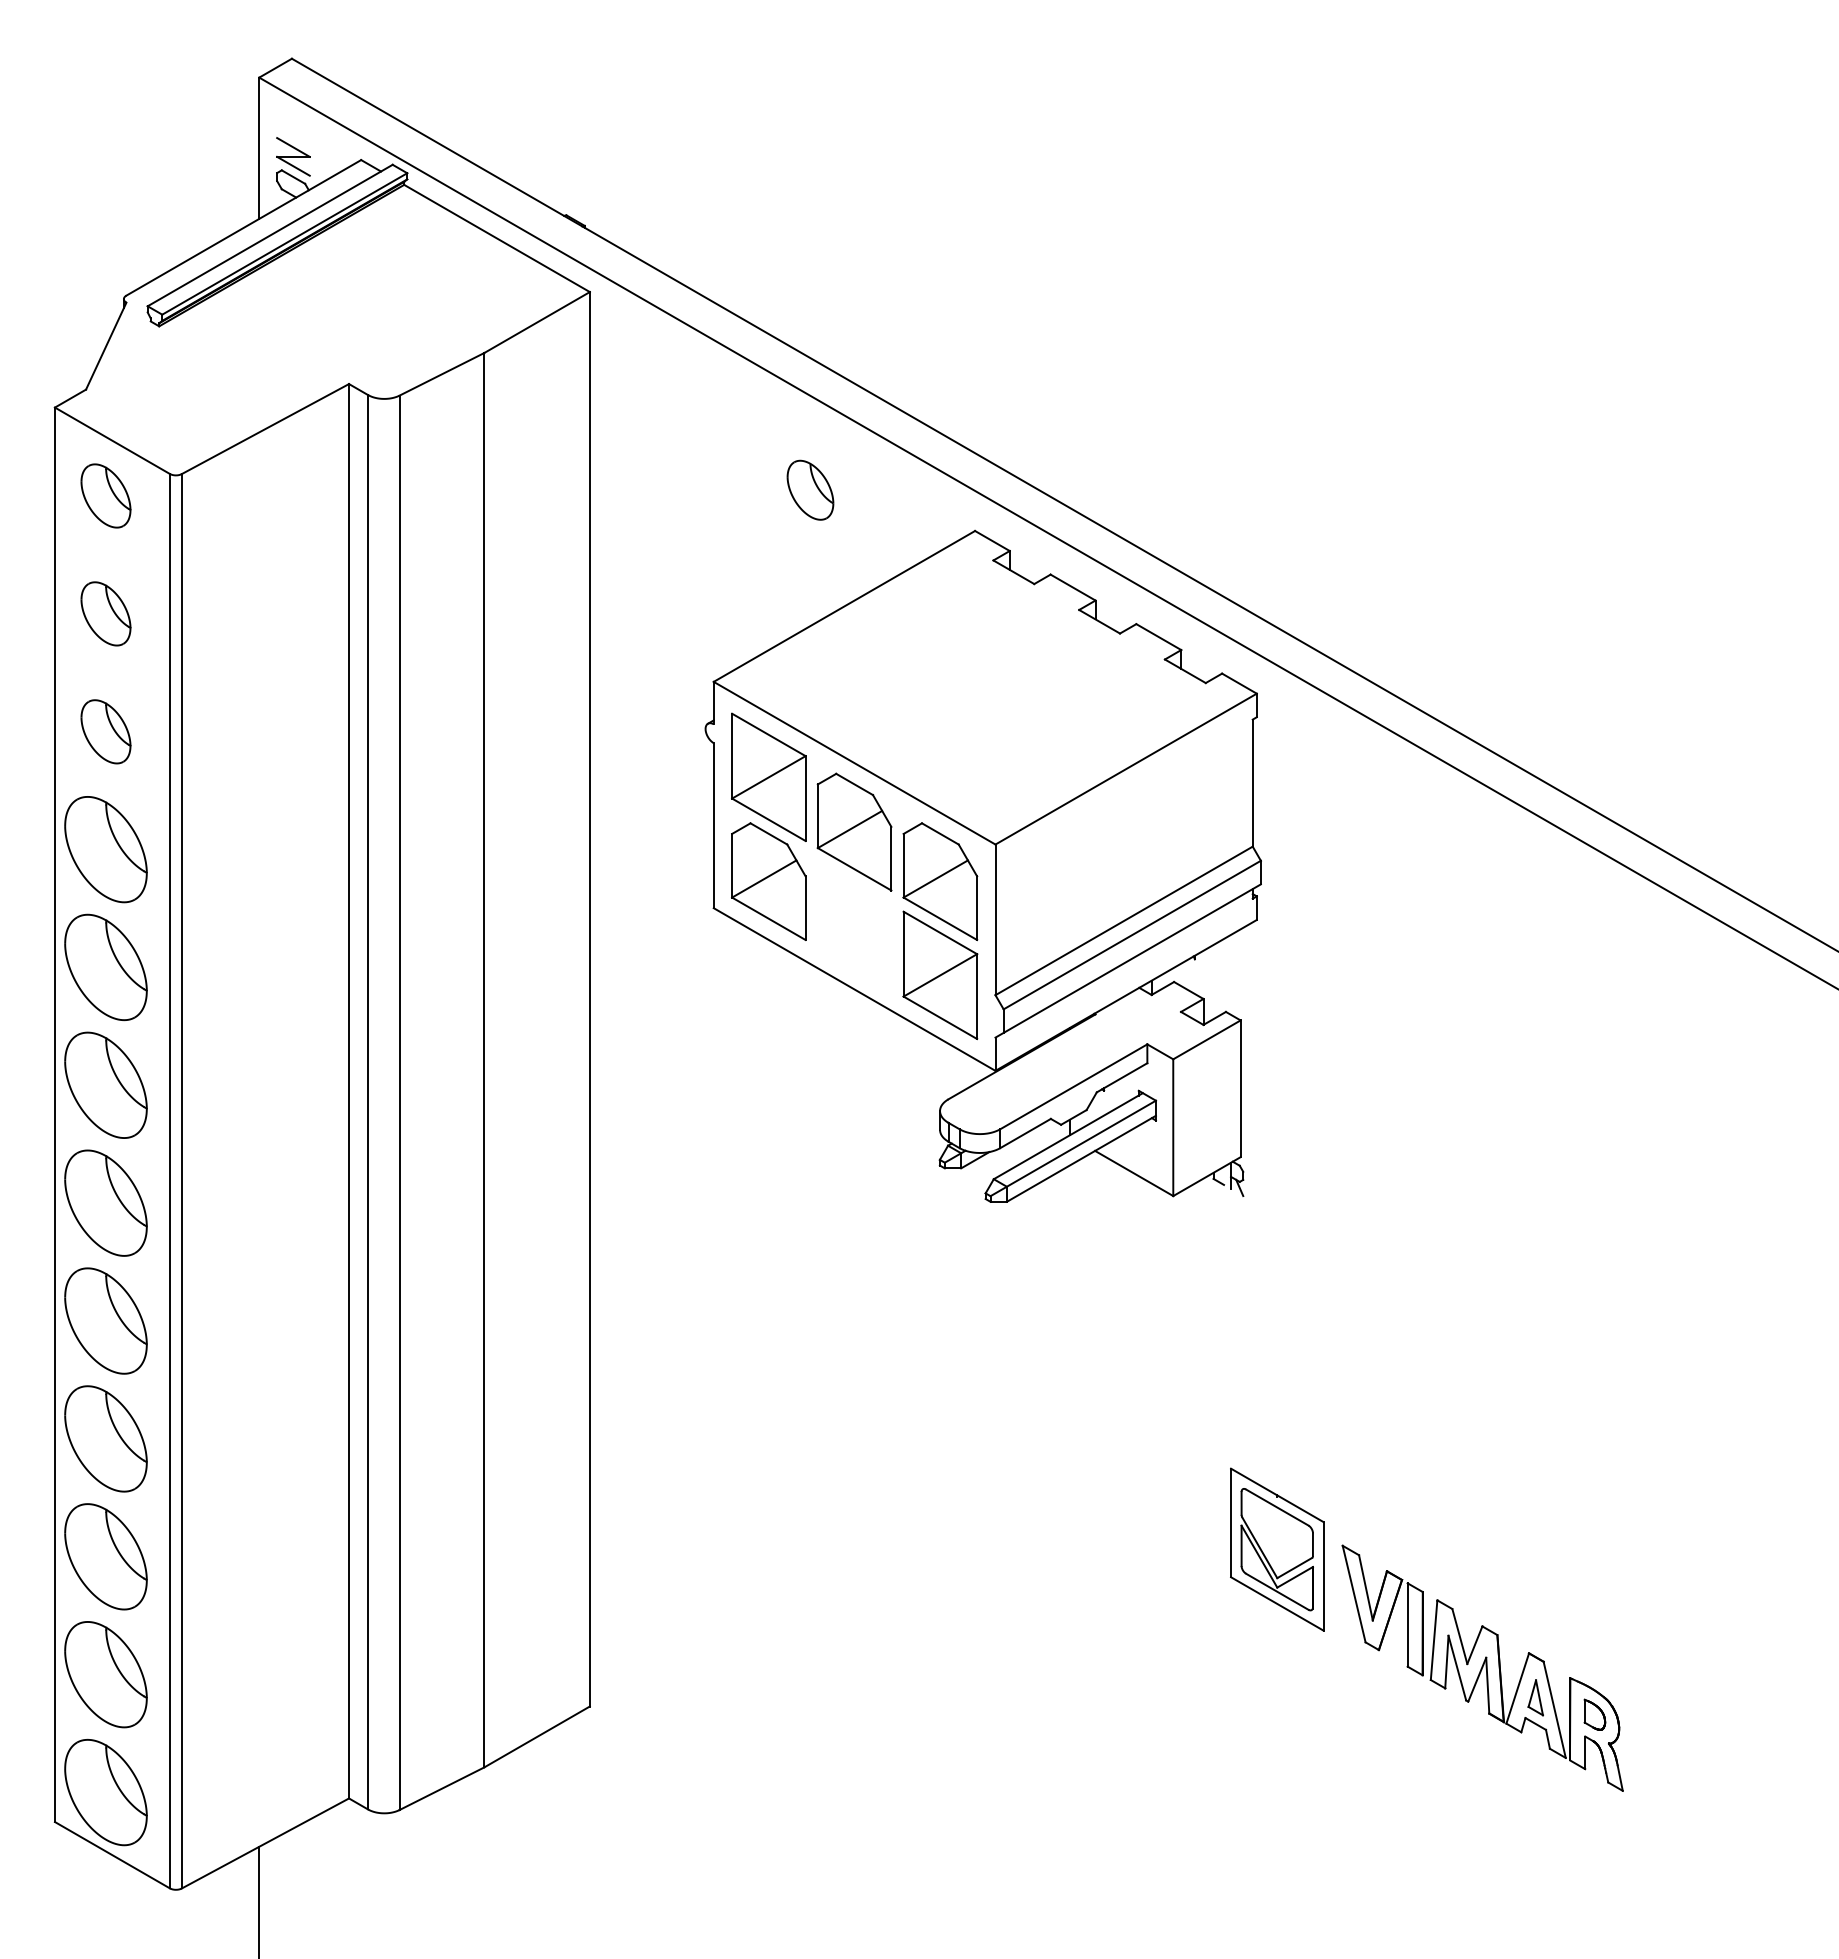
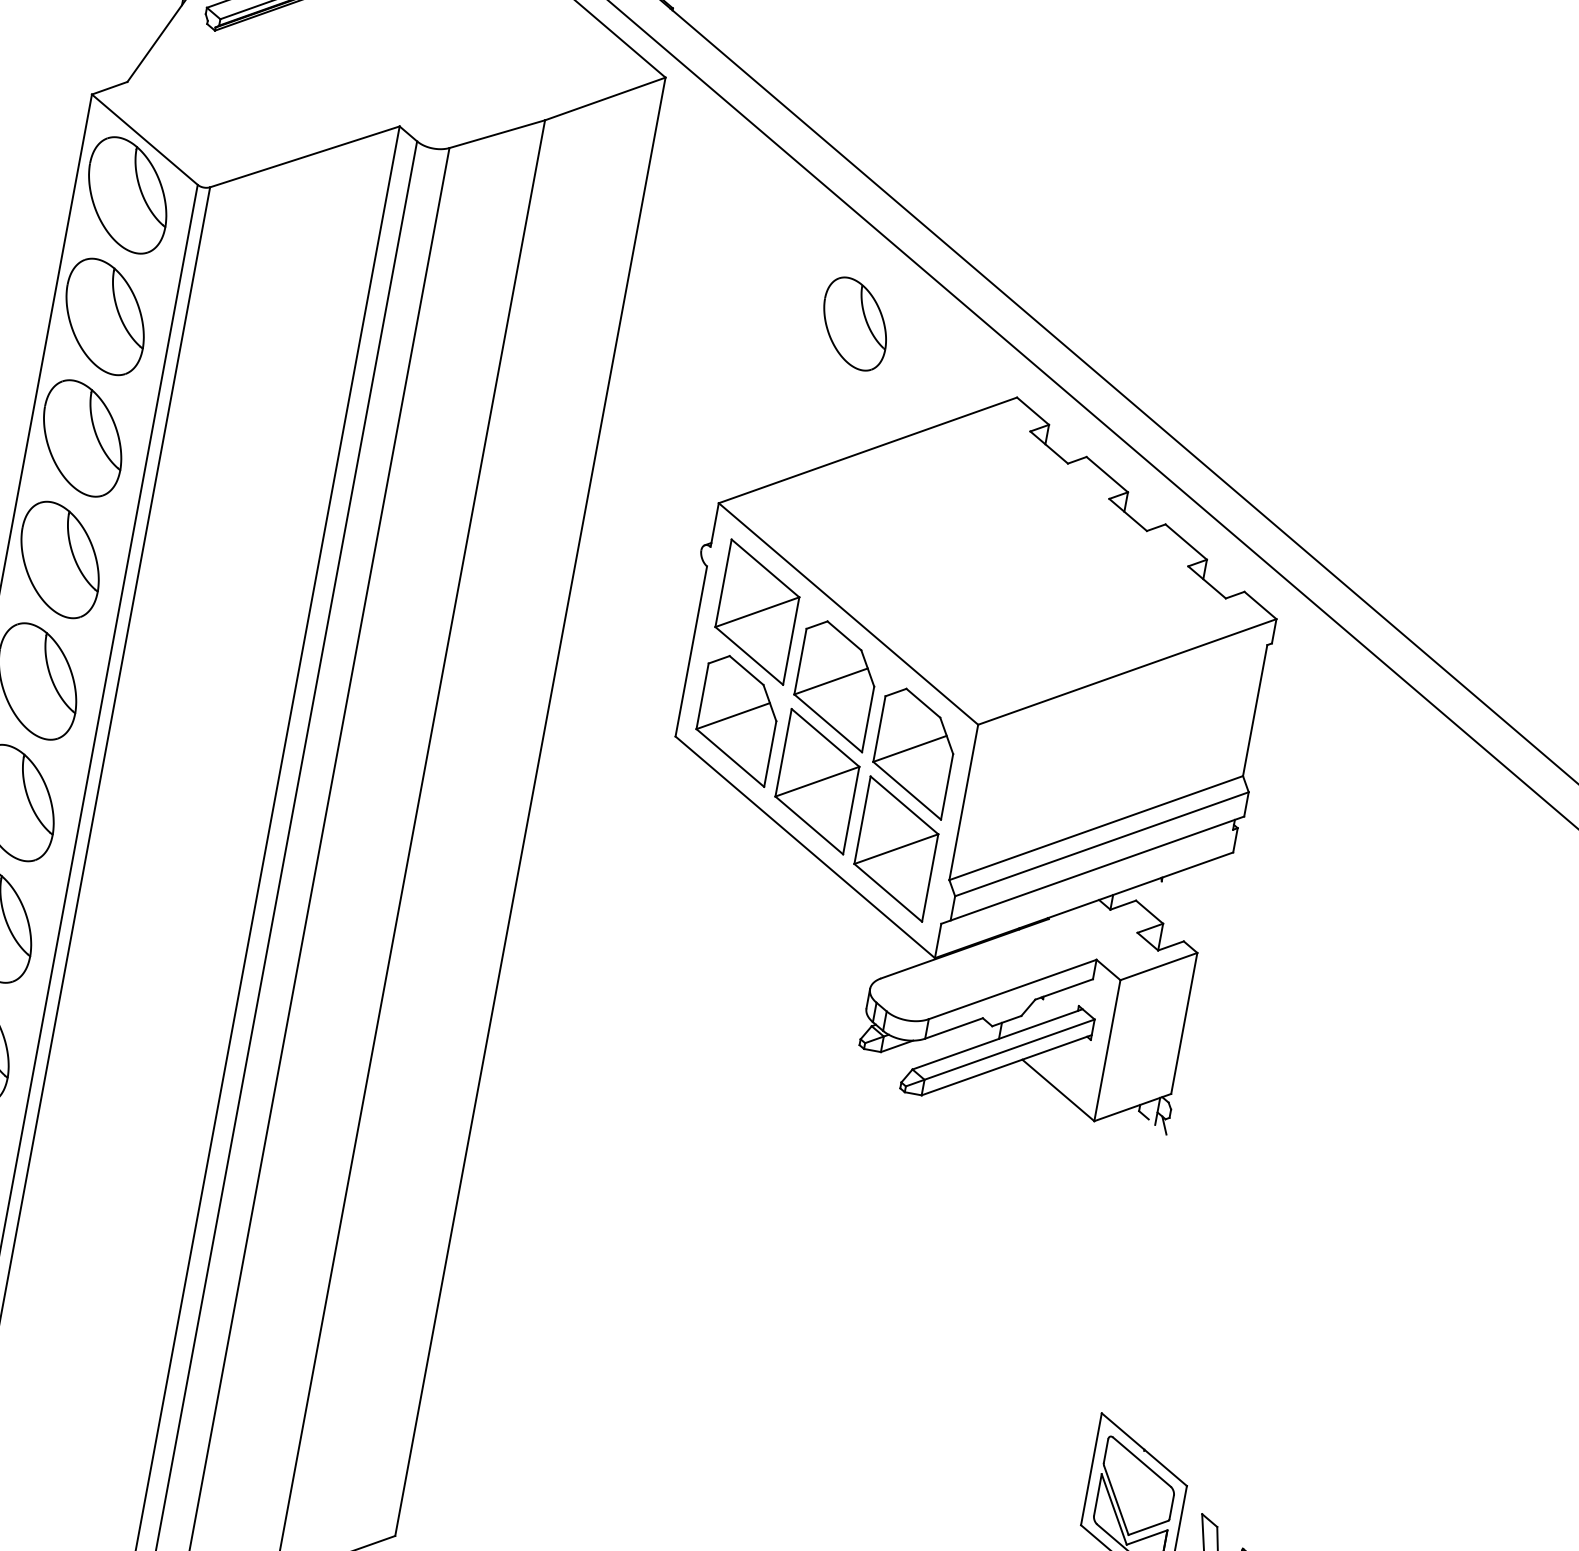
part: (810, 490) -> (855, 324), size x1.43
part: (105, 495) -> (127, 194), size x1.67
part: (105, 613) -> (104, 316), size x1.67
part: (105, 731) -> (82, 438), size x1.67
part: (854, 925) -> (817, 781), added

